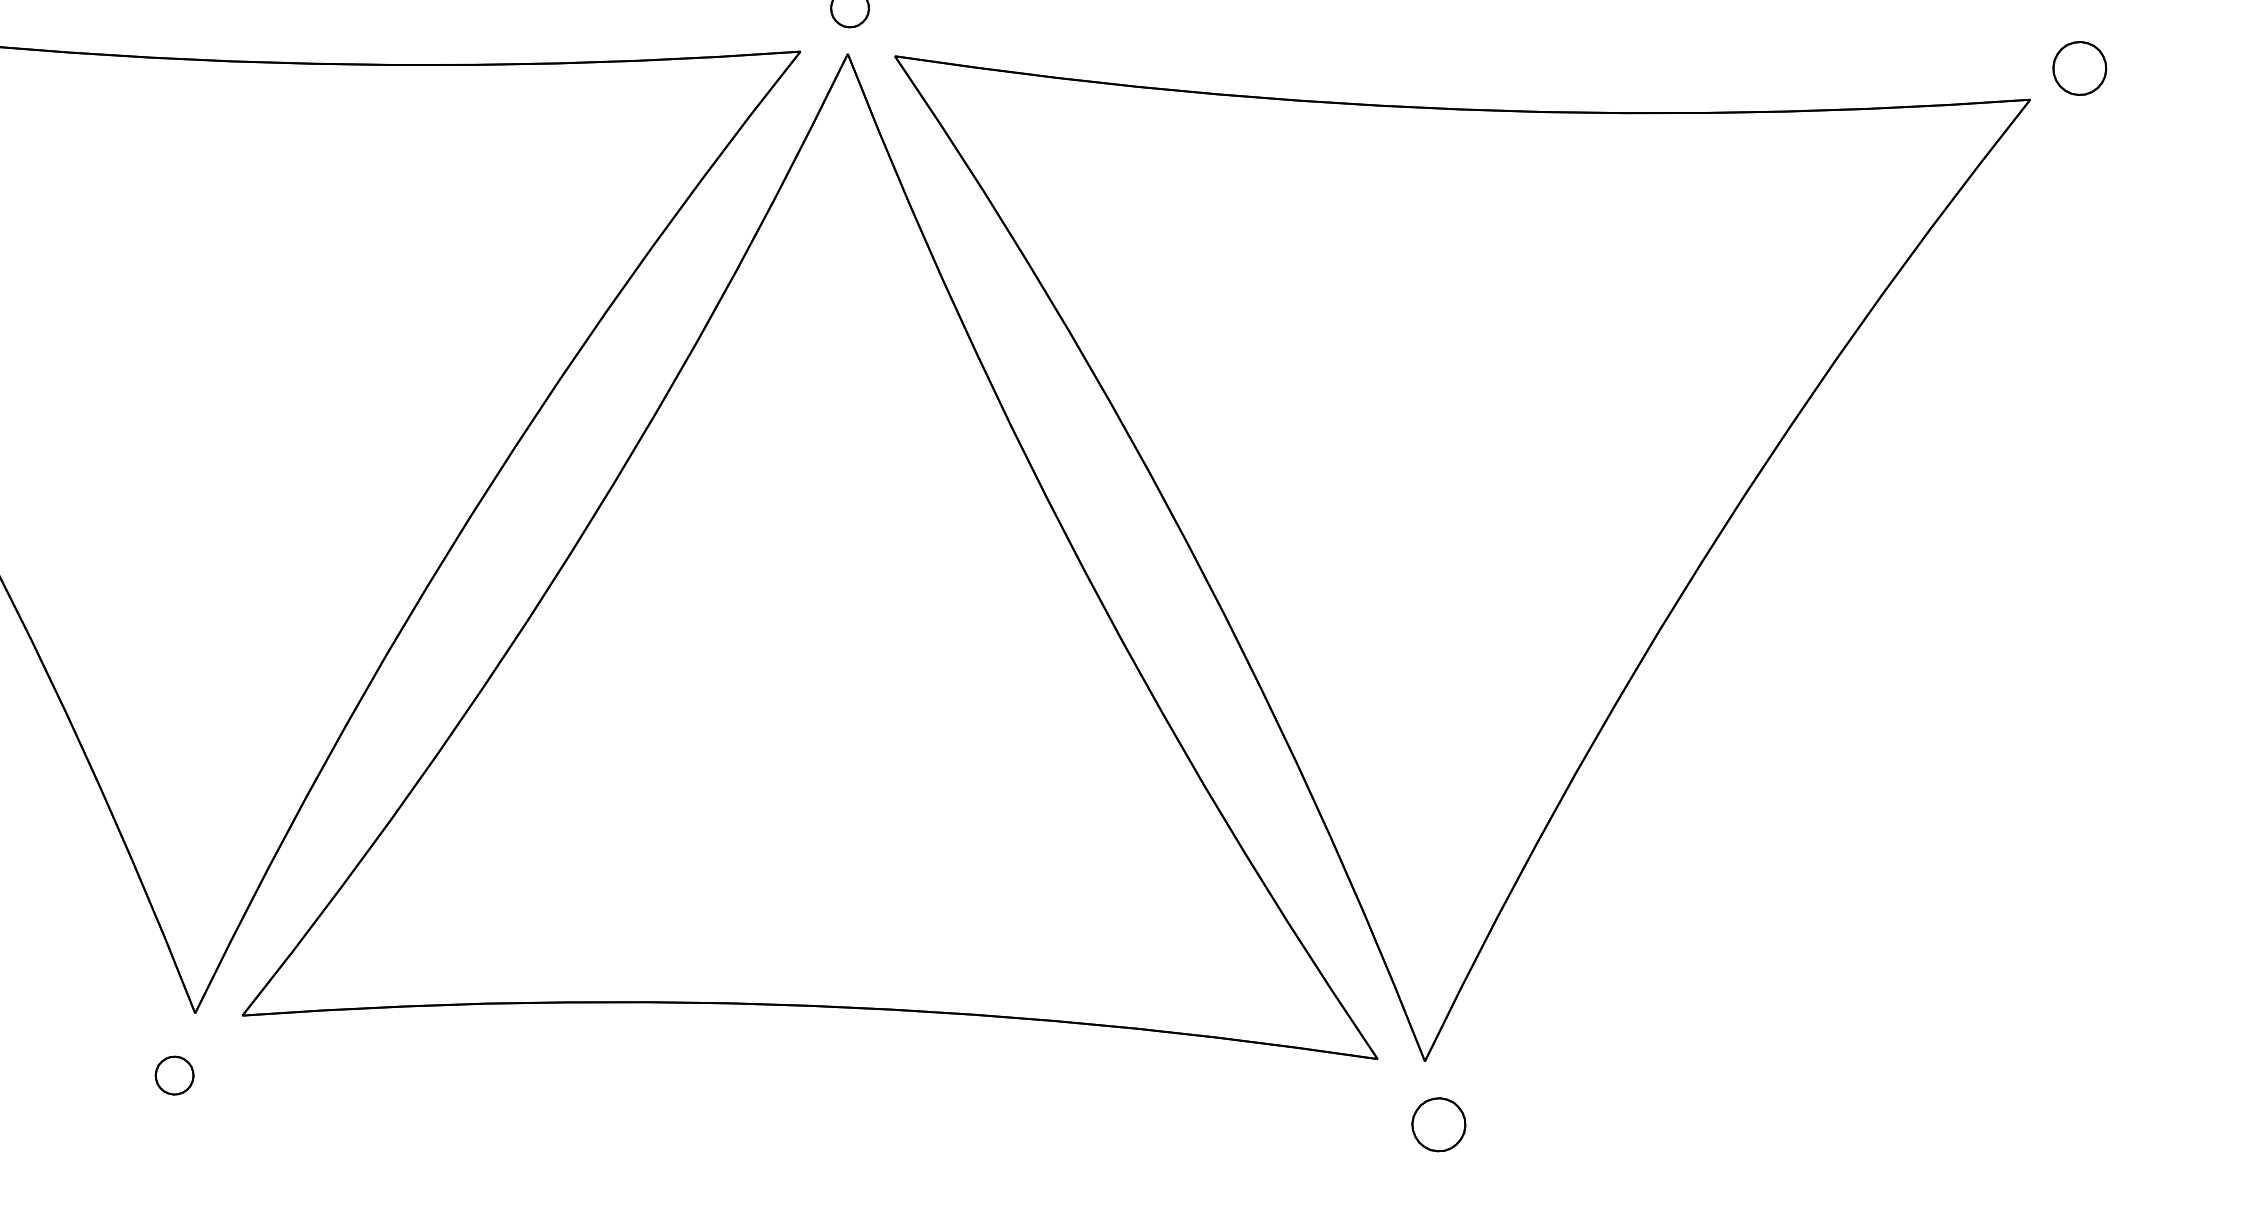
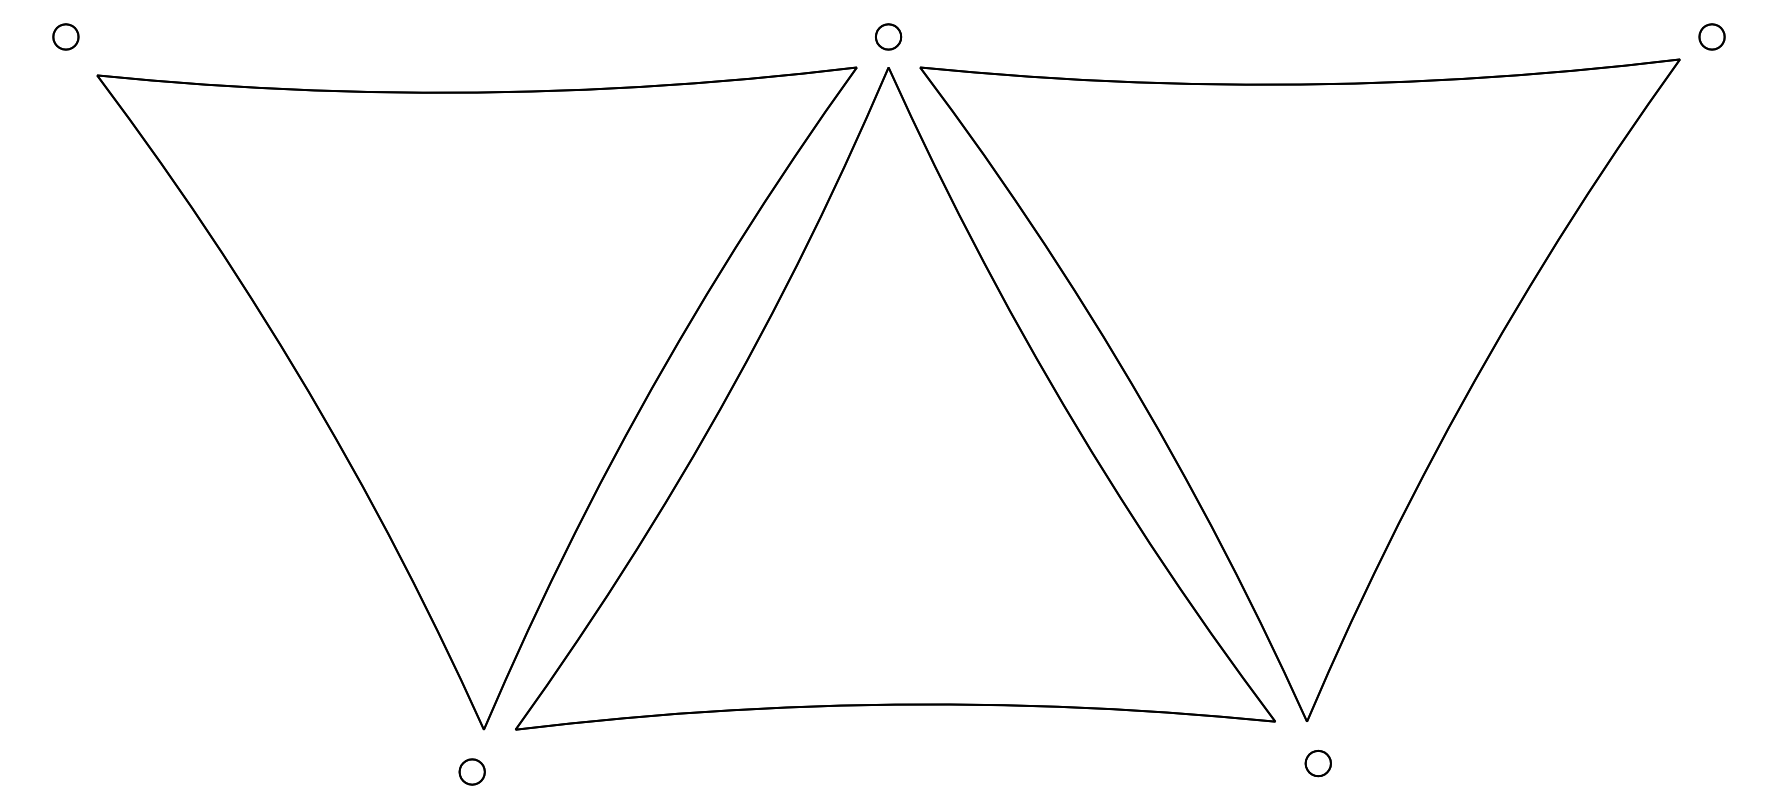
part: (2079, 67) -> (1711, 36), size x0.71
part: (1437, 1124) -> (1317, 763), size x0.71

